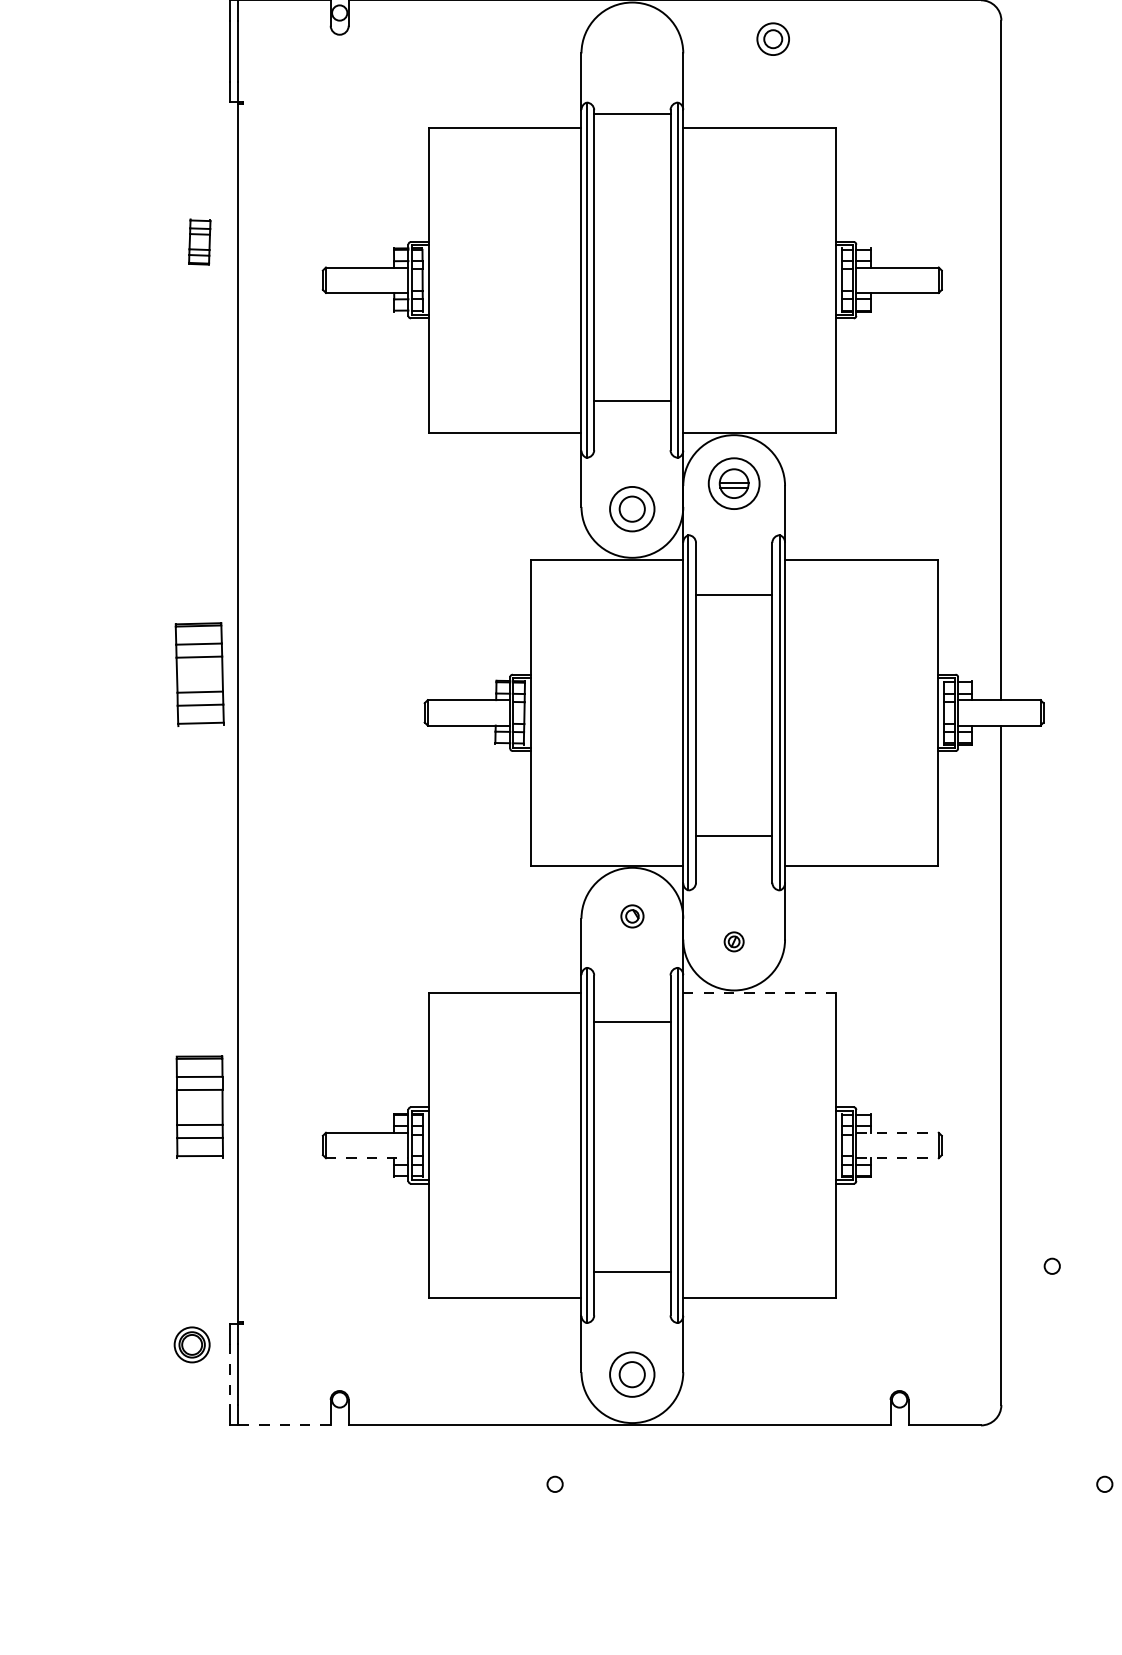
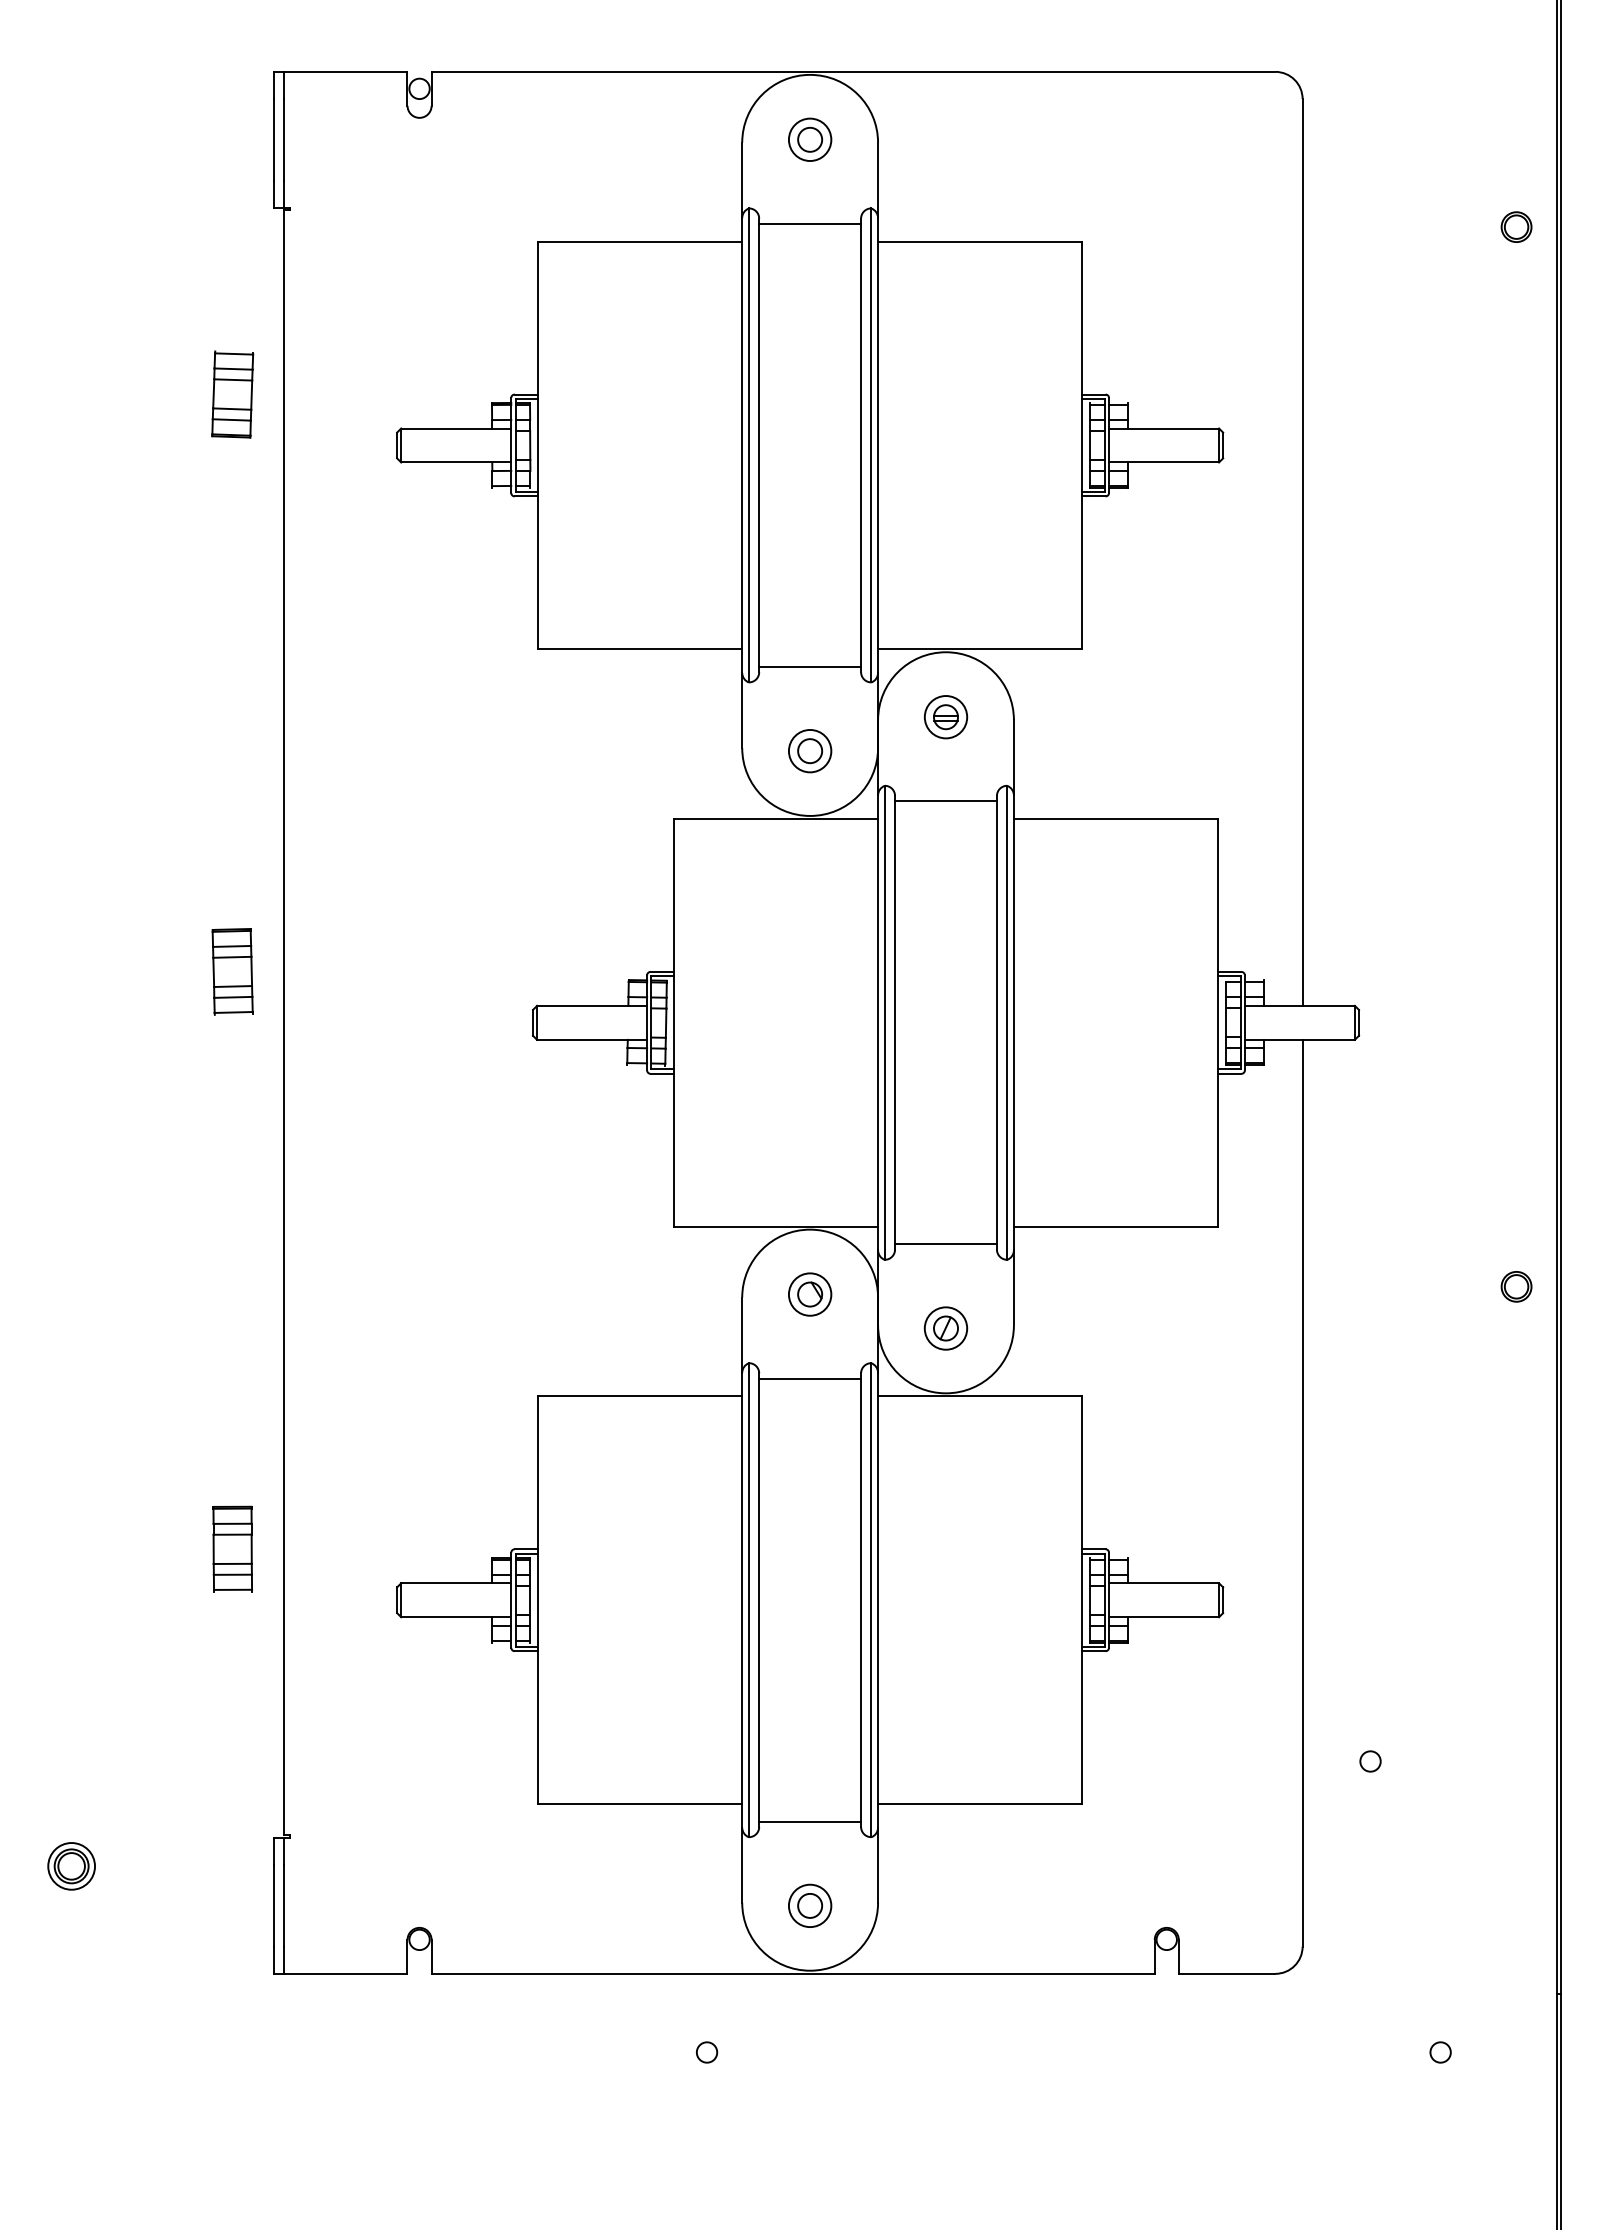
part: (773, 38) -> (810, 139), moved
part: (199, 242) -> (232, 394), size x1.43
line: (632, 400) -> (810, 666), moved
part: (733, 484) -> (945, 717), size x0.62
part: (632, 509) -> (810, 751), size x0.71
line: (733, 594) -> (945, 801), moved
part: (199, 674) -> (232, 971), size x0.62
line: (733, 836) -> (945, 1244), moved
part: (632, 916) -> (810, 1294), size x1.43
part: (733, 941) -> (945, 1328), size x1.67
line: (759, 992) -> (979, 1396), dashed -> solid
line: (632, 1021) -> (810, 1378), moved
part: (199, 1106) -> (232, 1548), size x0.62
line: (897, 1132) -> (1164, 1583), dashed -> solid
line: (367, 1158) -> (456, 1617), dashed -> solid
line: (897, 1158) -> (1164, 1617), dashed -> solid
line: (632, 1272) -> (810, 1821), moved
part: (192, 1345) -> (71, 1866), moved
line: (230, 1374) -> (273, 1905), dashed -> solid
part: (632, 1374) -> (810, 1905), size x0.71
line: (284, 1425) -> (345, 1973), dashed -> solid

